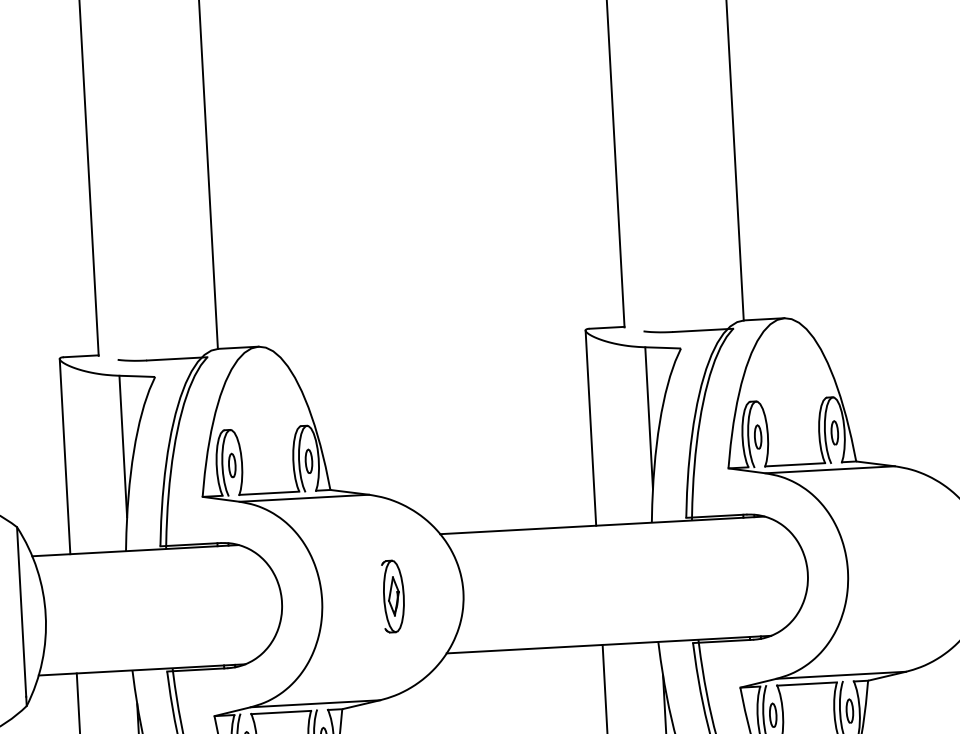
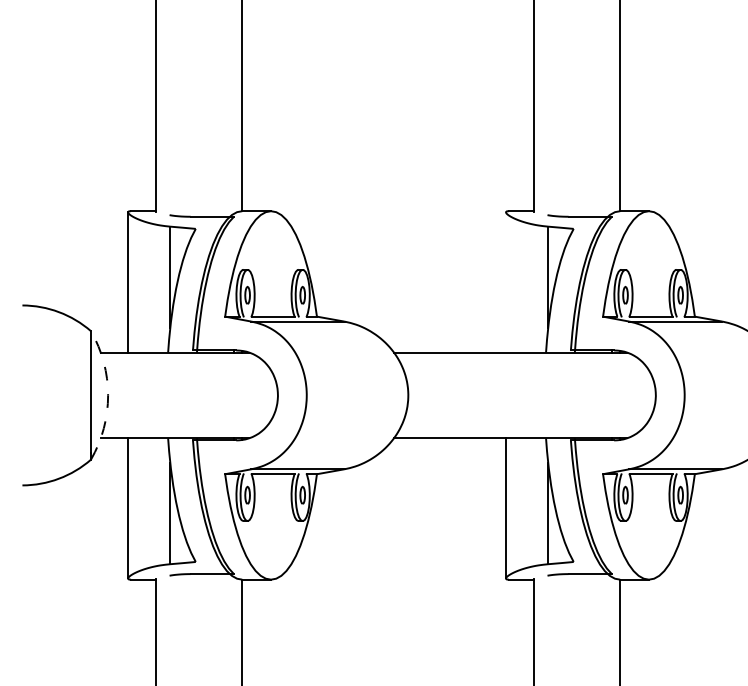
line: (591, 428) -> (506, 282), removed
part: (394, 596) -> (358, 395), removed
arc: (46, 615) -> (108, 395), solid -> dashed

